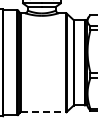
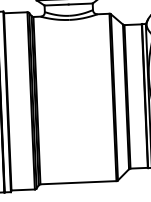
line: (43, 112) -> (78, 182), dashed -> solid

